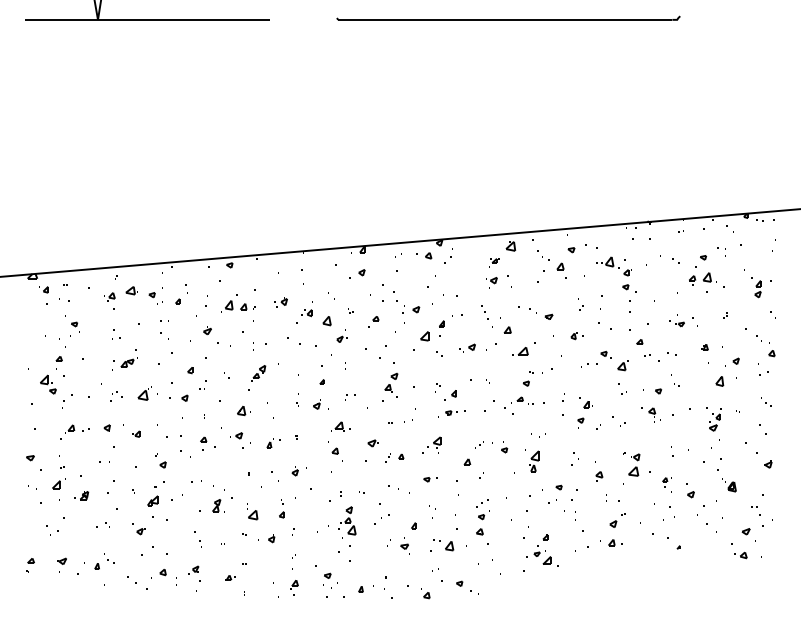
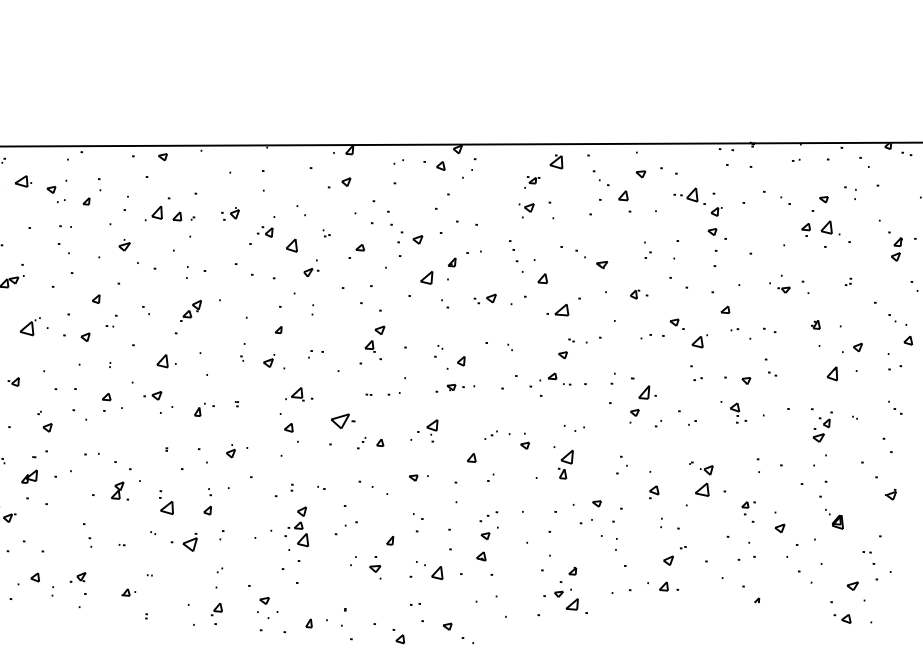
part: (585, 402) -> (643, 387), size x1.4
part: (372, 443) -> (341, 421), size x1.6
part: (271, 538) -> (190, 542), size x1.6

